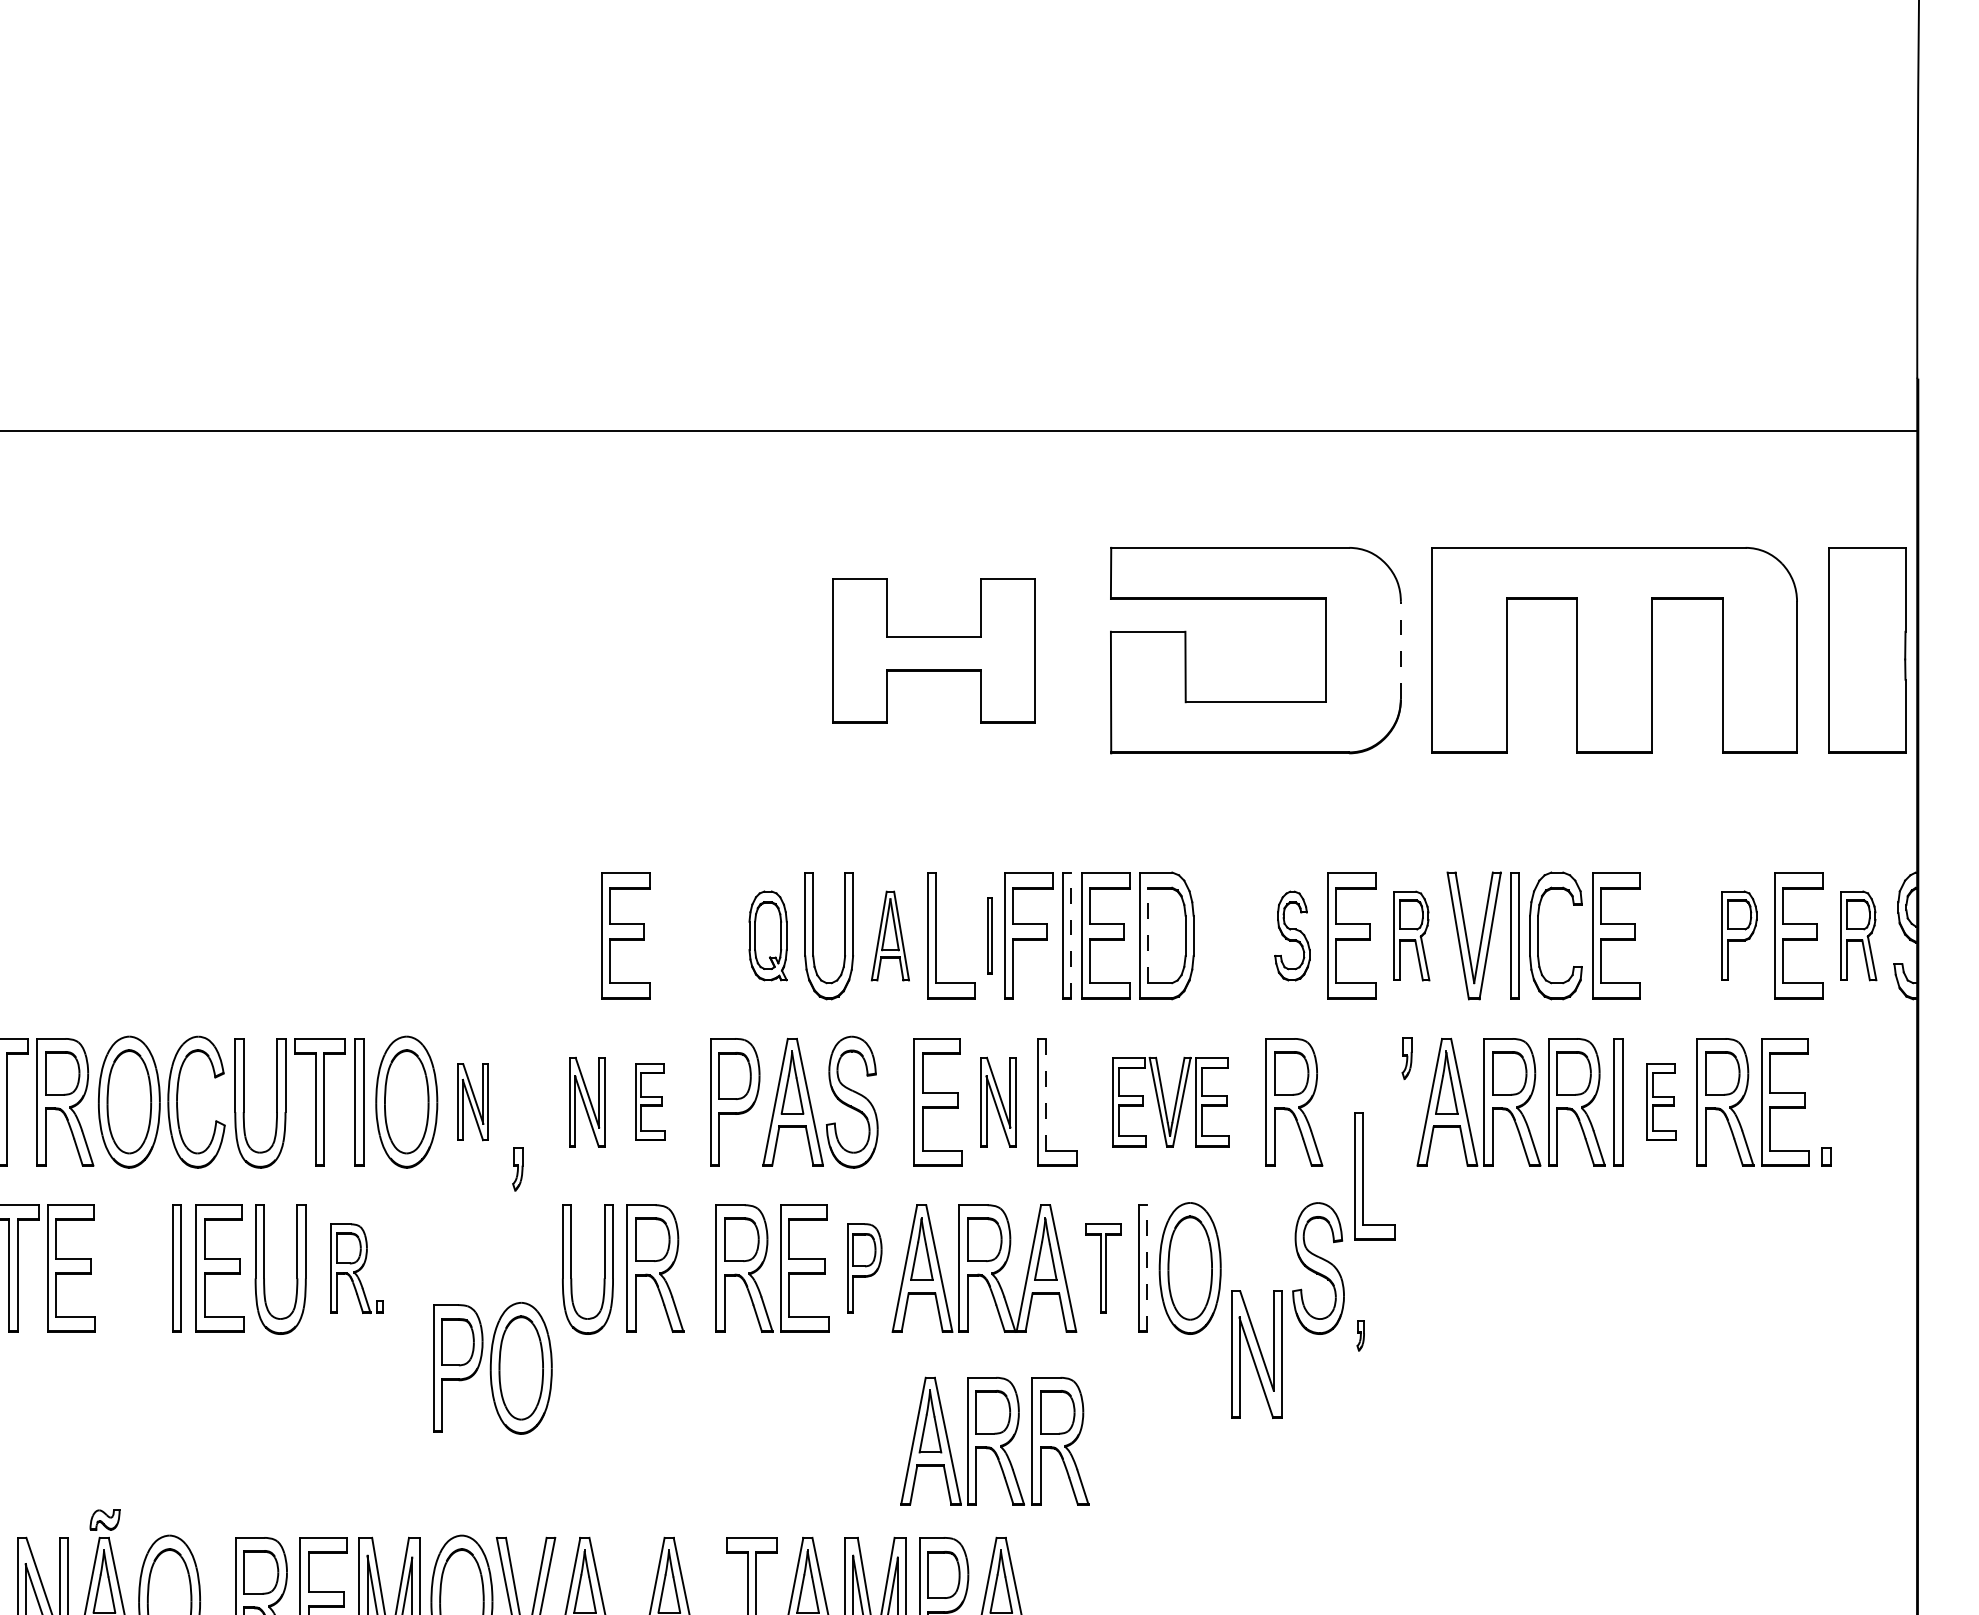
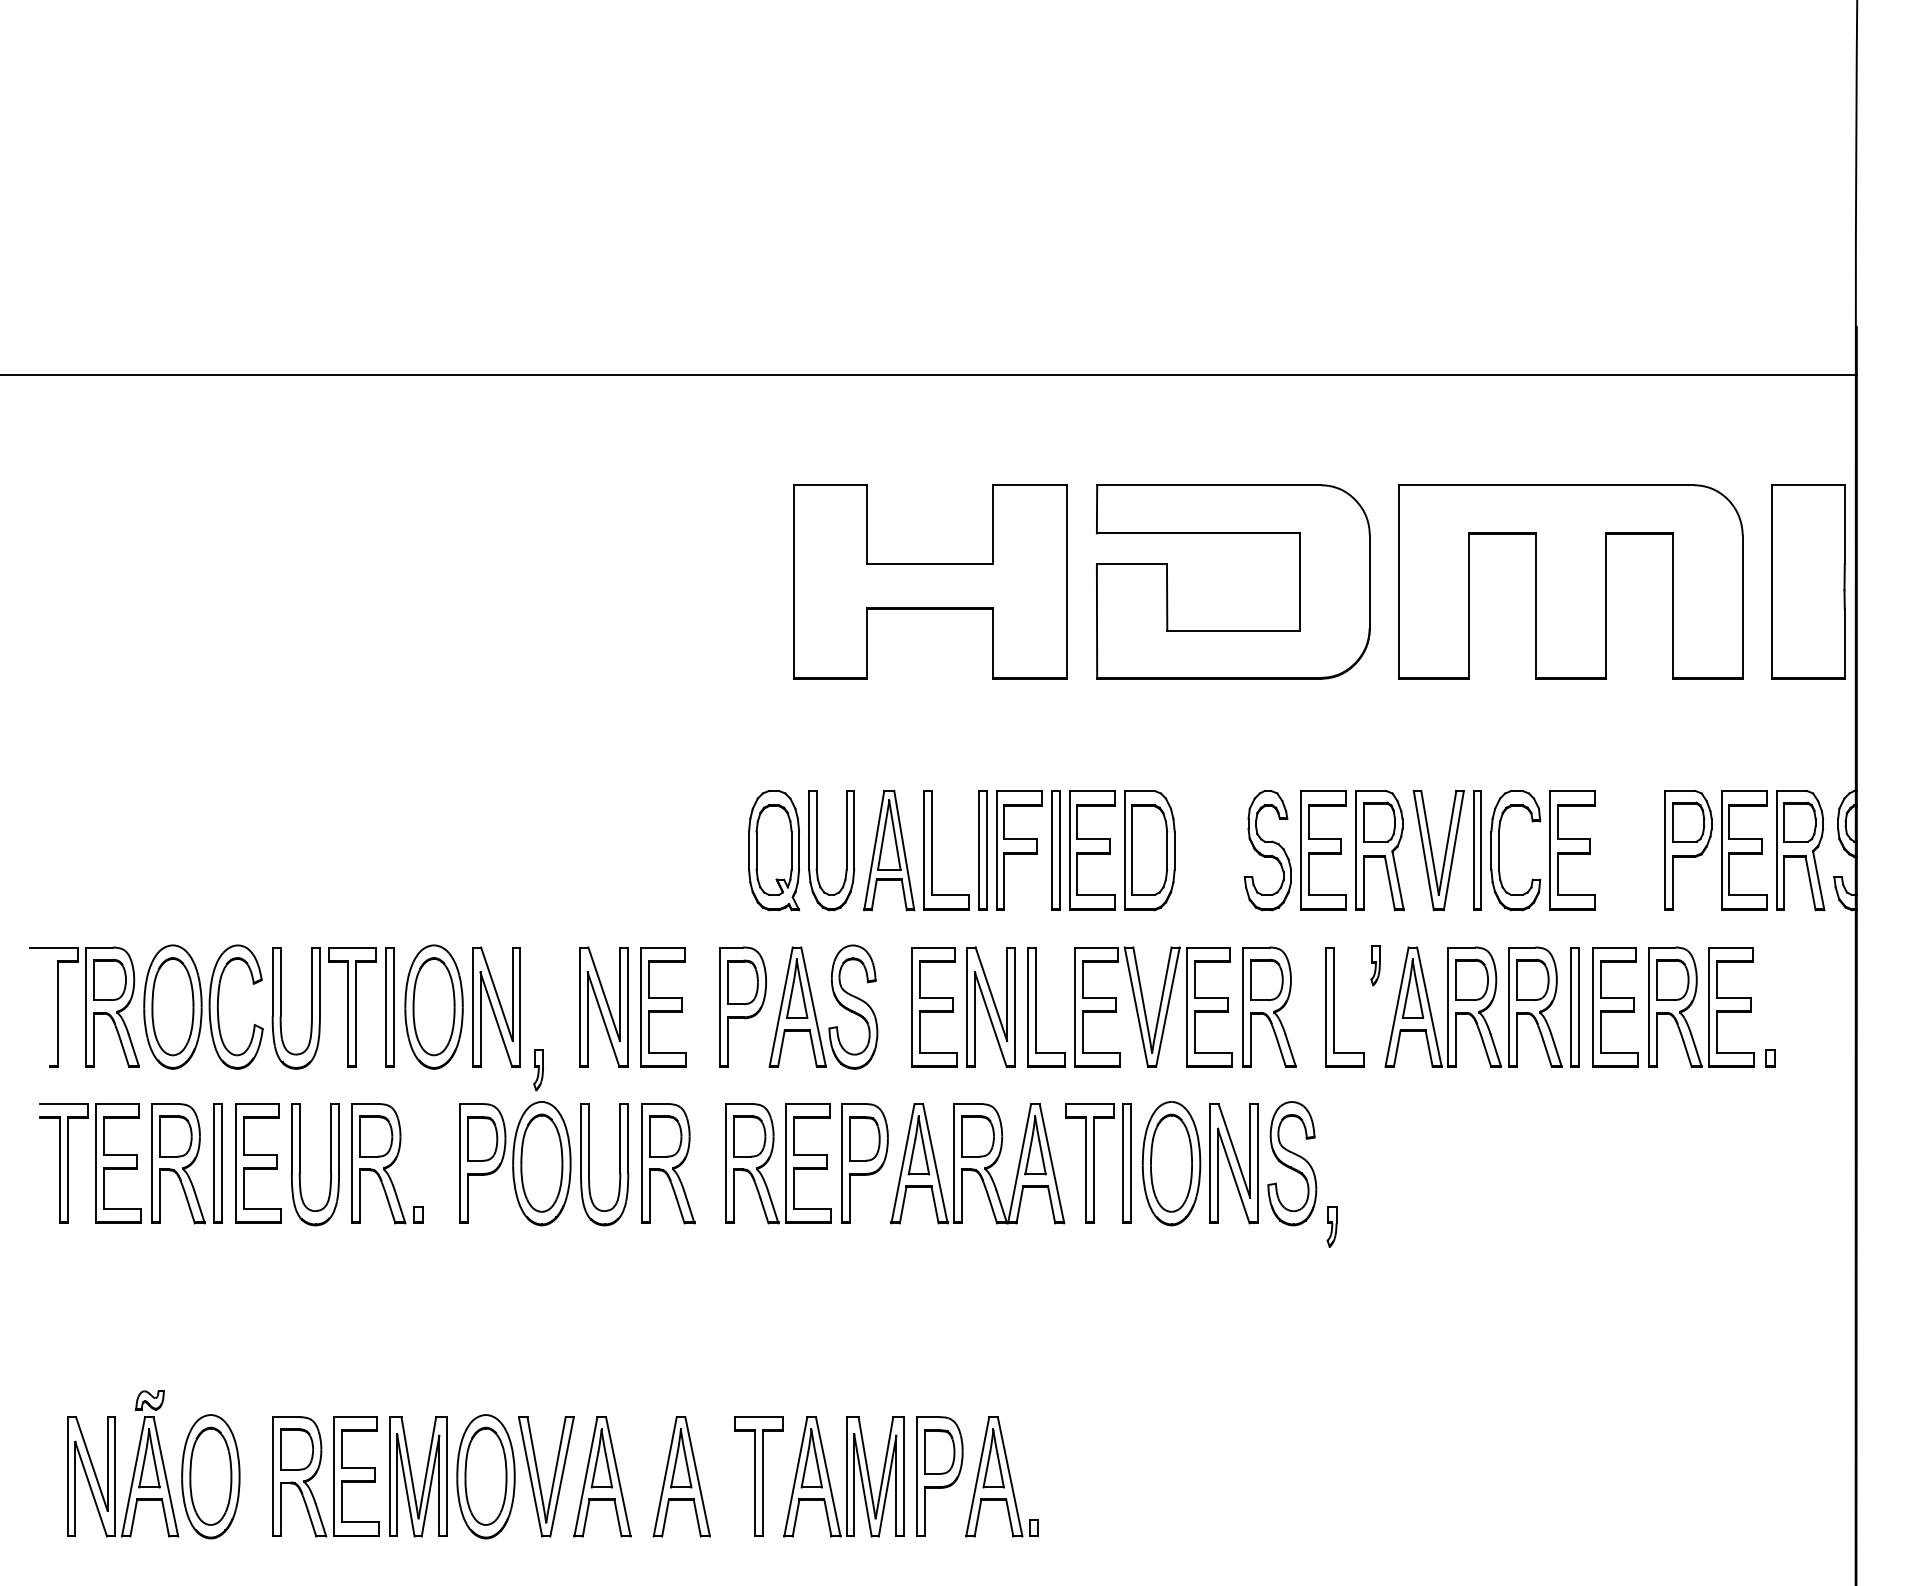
part: (934, 650) -> (930, 581), size x1.43
line: (1400, 651) -> (1369, 582), dashed -> solid
part: (626, 935) -> (640, 850), removed
part: (768, 935) -> (774, 850), size x1.43
part: (890, 935) -> (889, 850), size x1.43
part: (989, 935) -> (982, 850), size x1.67
line: (1071, 935) -> (1059, 850), dashed -> solid
line: (1148, 935) -> (1132, 850), dashed -> solid
part: (1292, 935) -> (1267, 850), size x1.43
part: (1411, 935) -> (1379, 850), size x1.43
part: (1739, 935) -> (1688, 850), size x1.43
part: (1858, 935) -> (1800, 850), size x1.43
line: (1045, 1095) -> (1035, 1000), dashed -> solid
part: (473, 1101) -> (496, 1006), size x1.67
part: (586, 1101) -> (603, 1006), size x1.43
part: (997, 1101) -> (990, 1006), size x1.43
part: (1171, 1101) -> (1153, 1006), size x1.43
part: (650, 1102) -> (663, 1007), size x1.67
part: (1661, 1102) -> (1615, 1007), size x1.67
part: (1363, 1177) -> (1334, 1007), moved
part: (135, 1268) -> (178, 1163), added
part: (357, 1268) -> (387, 1163), size x1.43
part: (864, 1268) -> (864, 1163), size x1.43
part: (1103, 1268) -> (1089, 1163), size x1.43
line: (1147, 1268) -> (1131, 1163), dashed -> solid
part: (1360, 1335) -> (1331, 1226), size x1.43
part: (1256, 1354) -> (1233, 1163), moved
part: (493, 1368) -> (515, 1163), moved
part: (994, 1440) -> (987, 1325), removed

